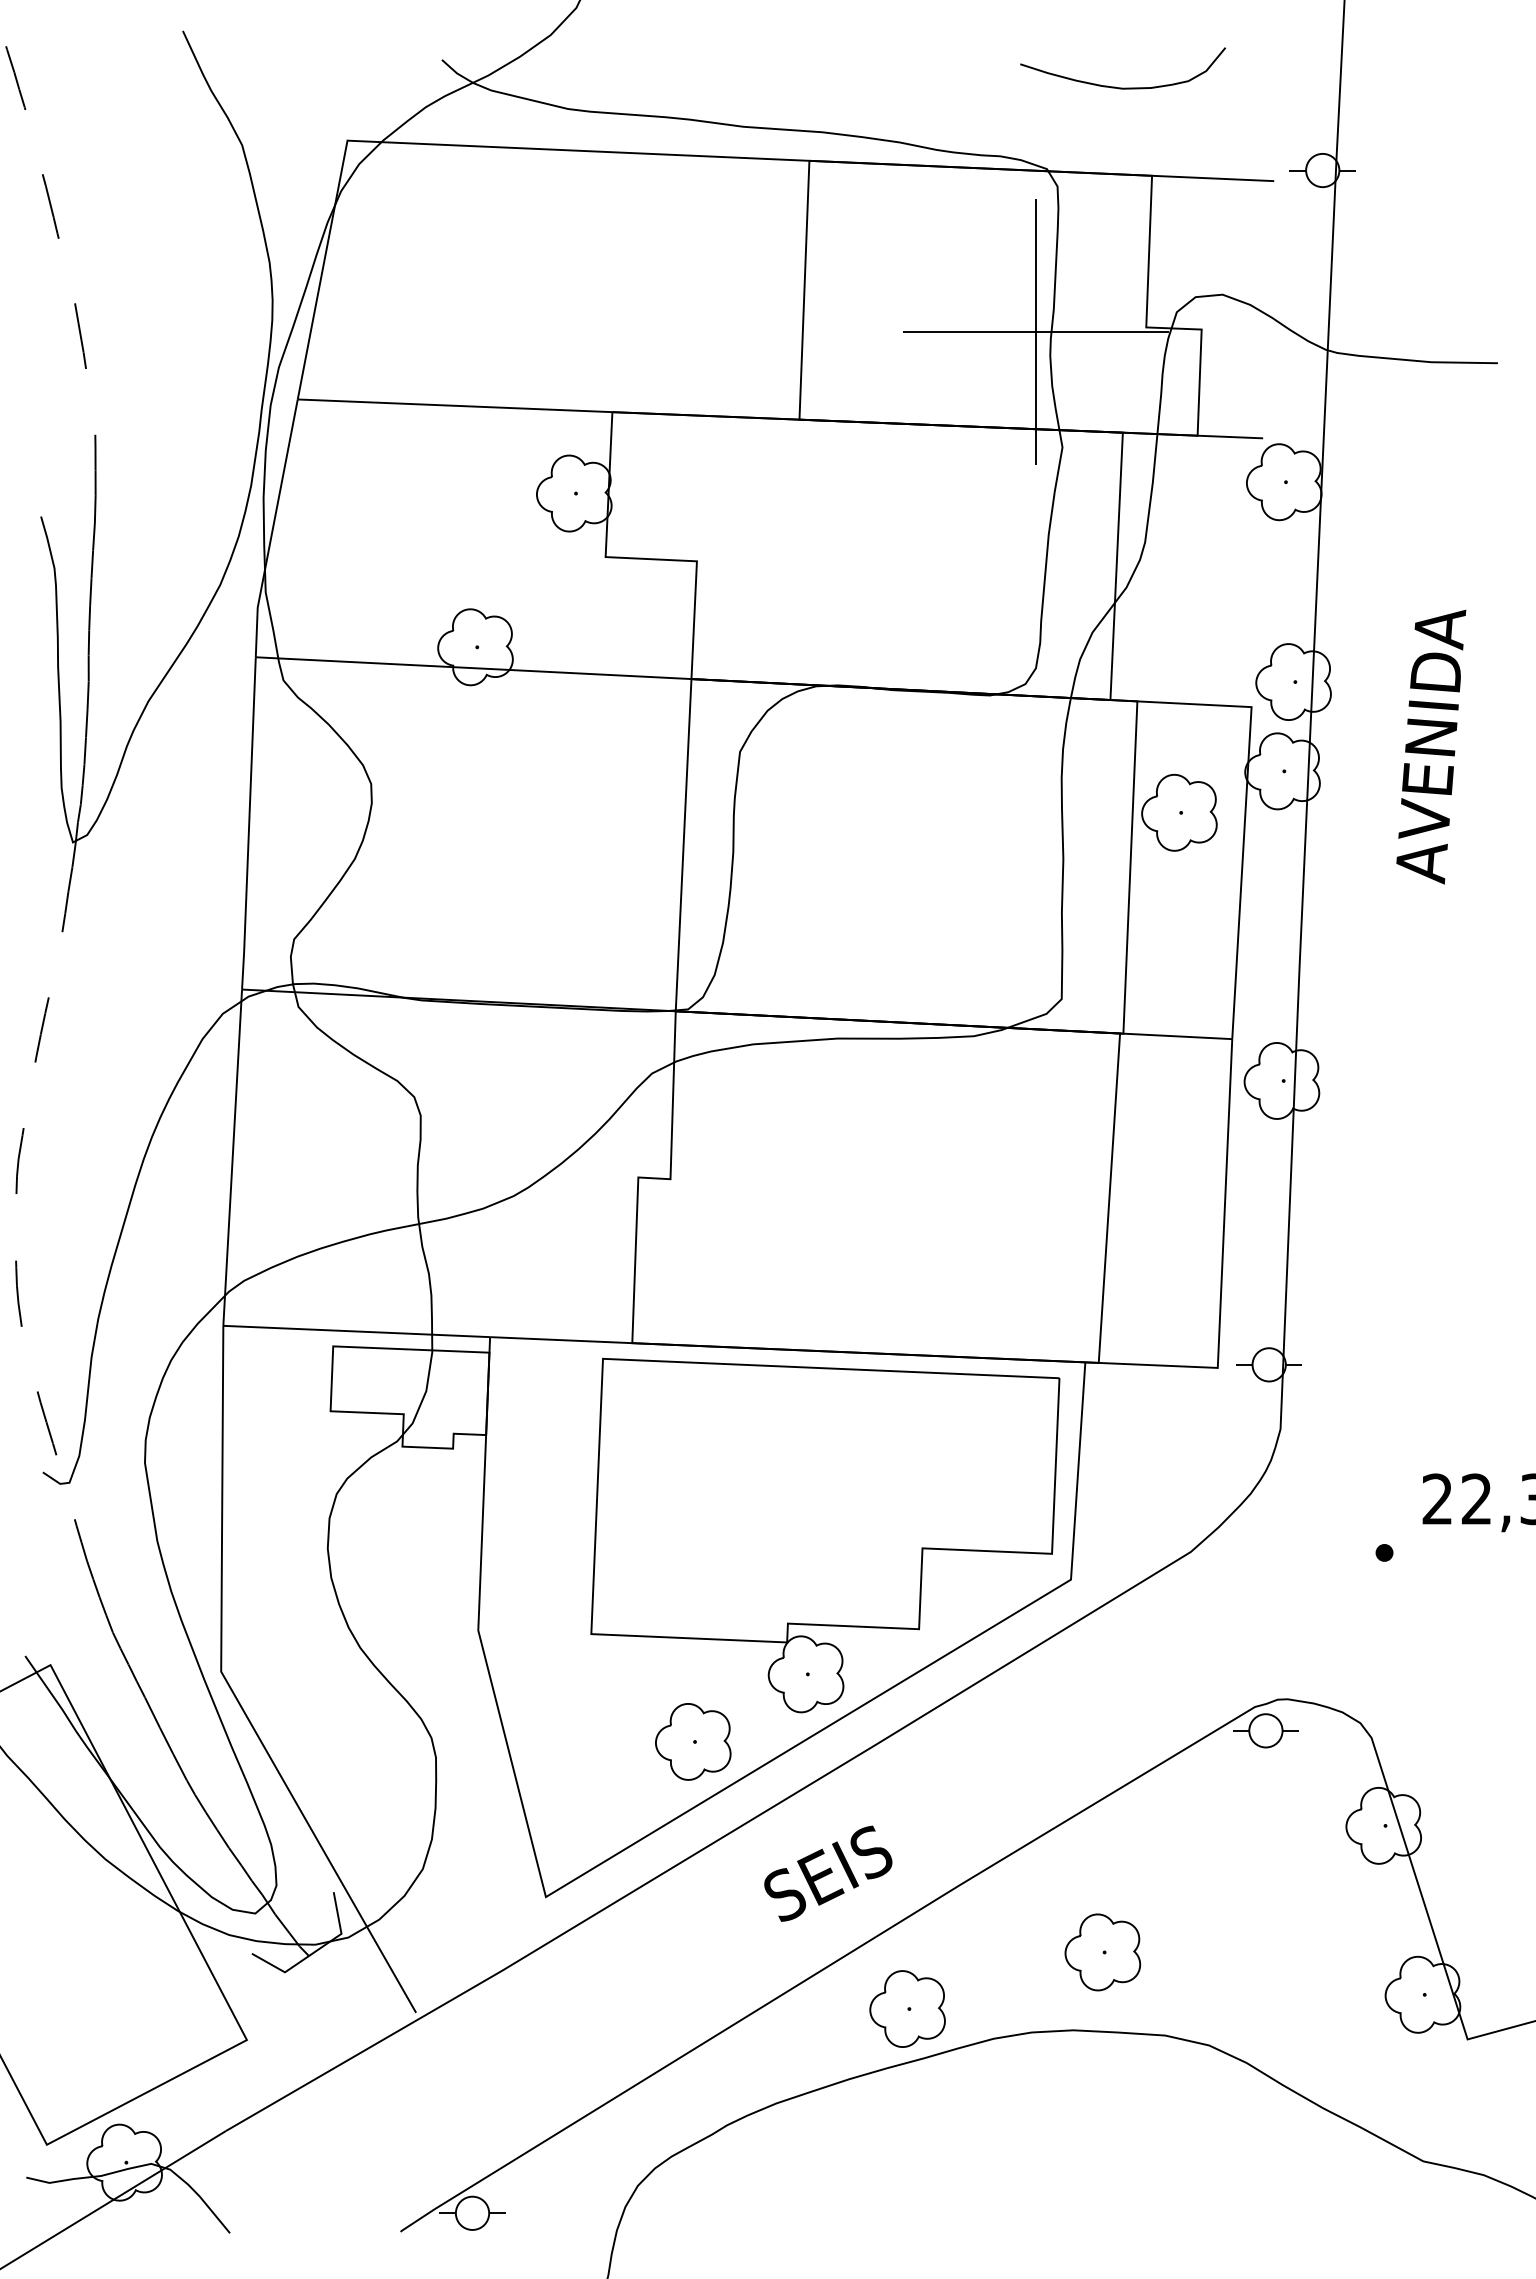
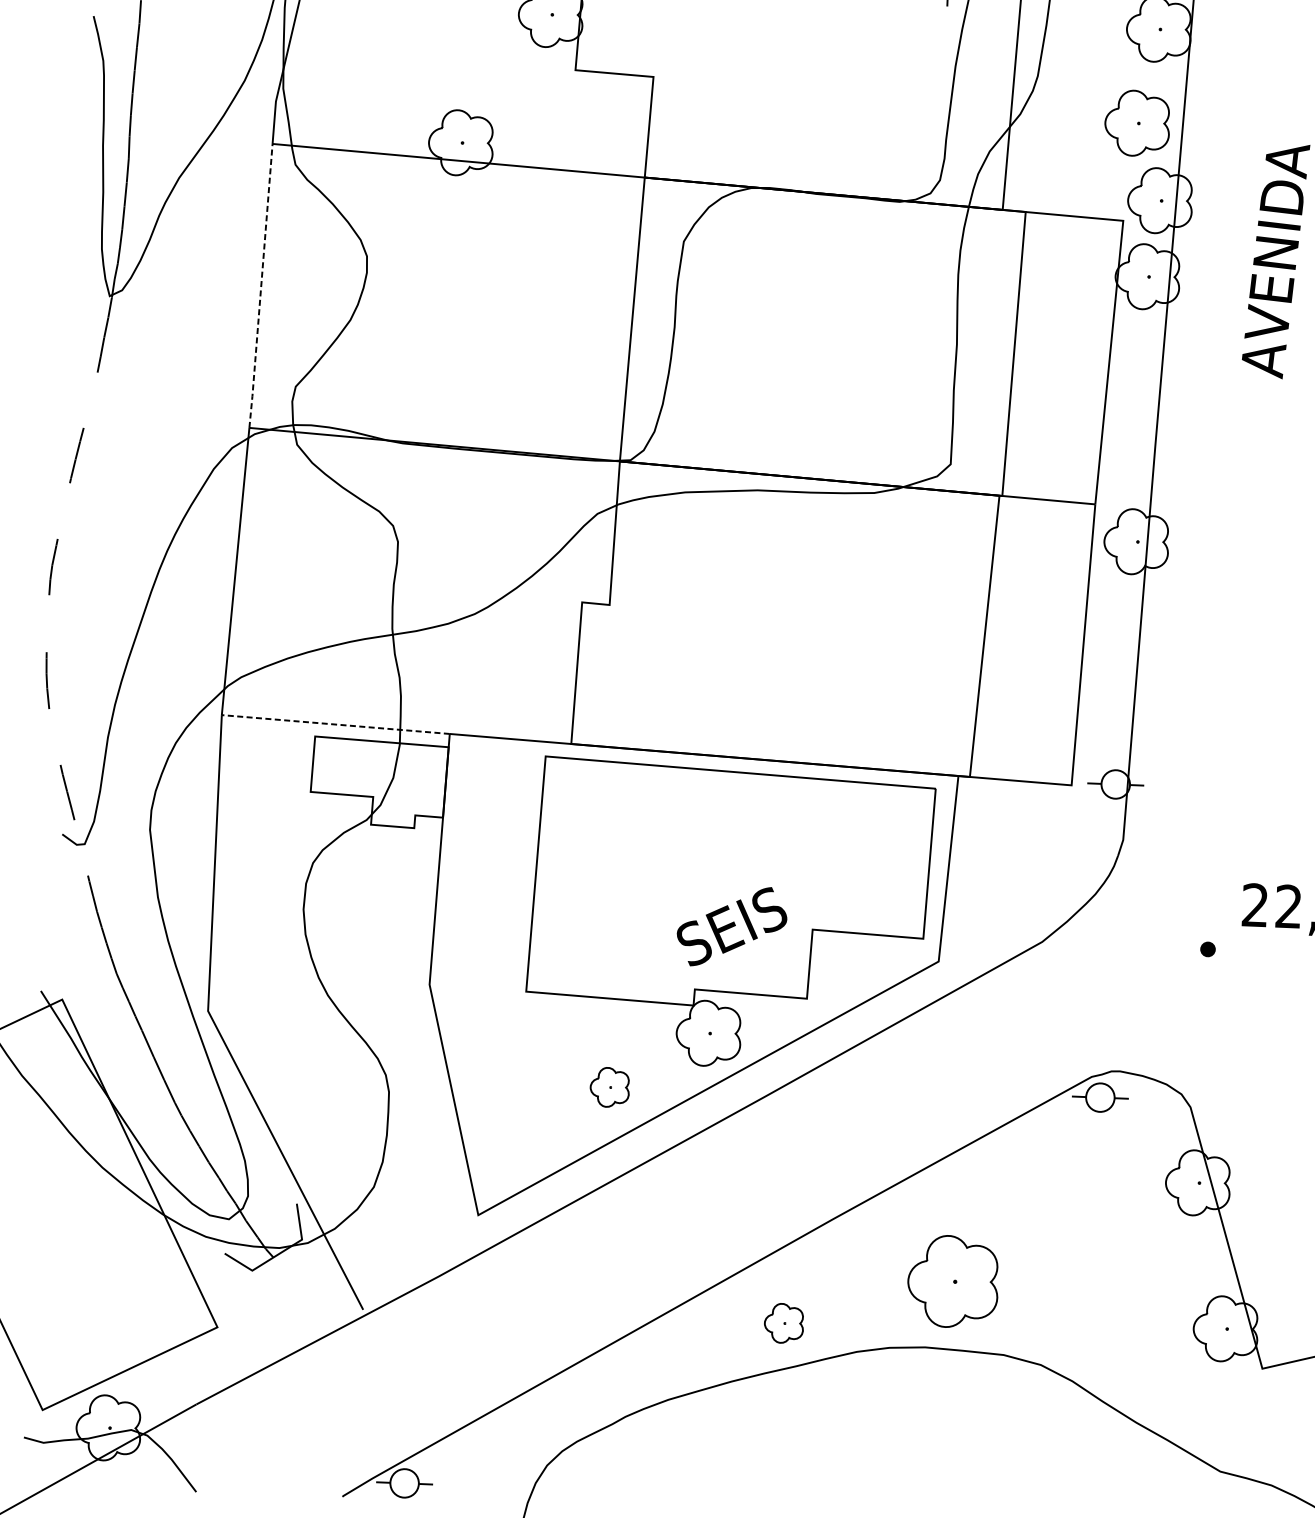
part: (1179, 812) -> (1137, 123), moved
line: (249, 823) -> (261, 286), solid -> dashed
line: (356, 1331) -> (335, 724), solid -> dashed
part: (693, 1741) -> (610, 1087), size x0.6
text: (828, 1873) -> (732, 926), moved
part: (1102, 1952) -> (952, 1281), size x1.4
part: (907, 2008) -> (784, 1323), size x0.6

